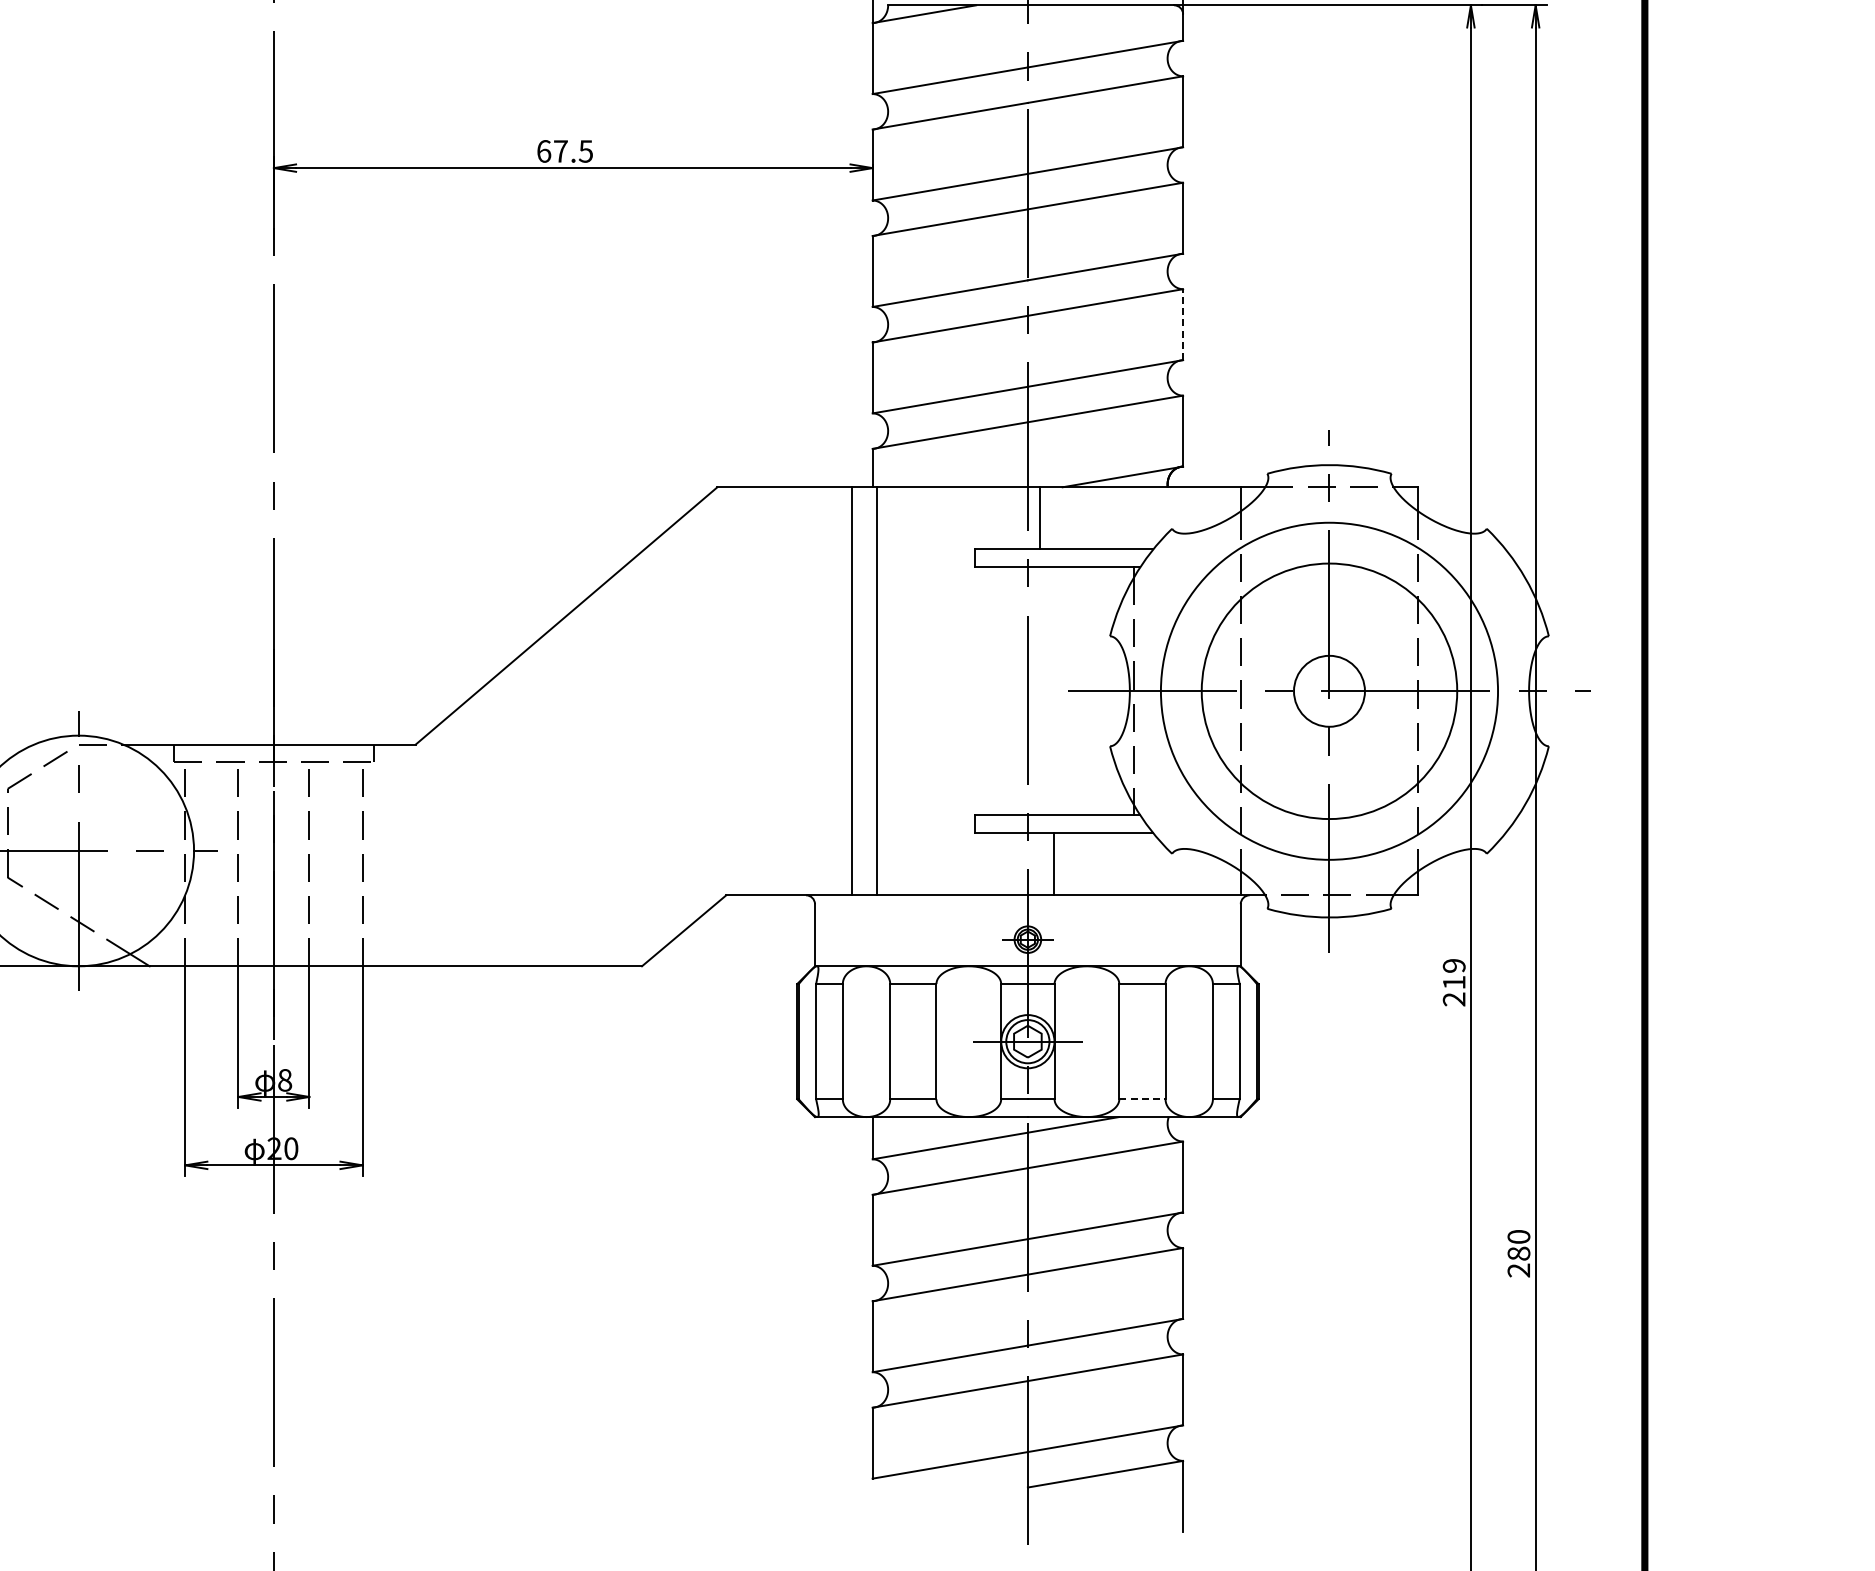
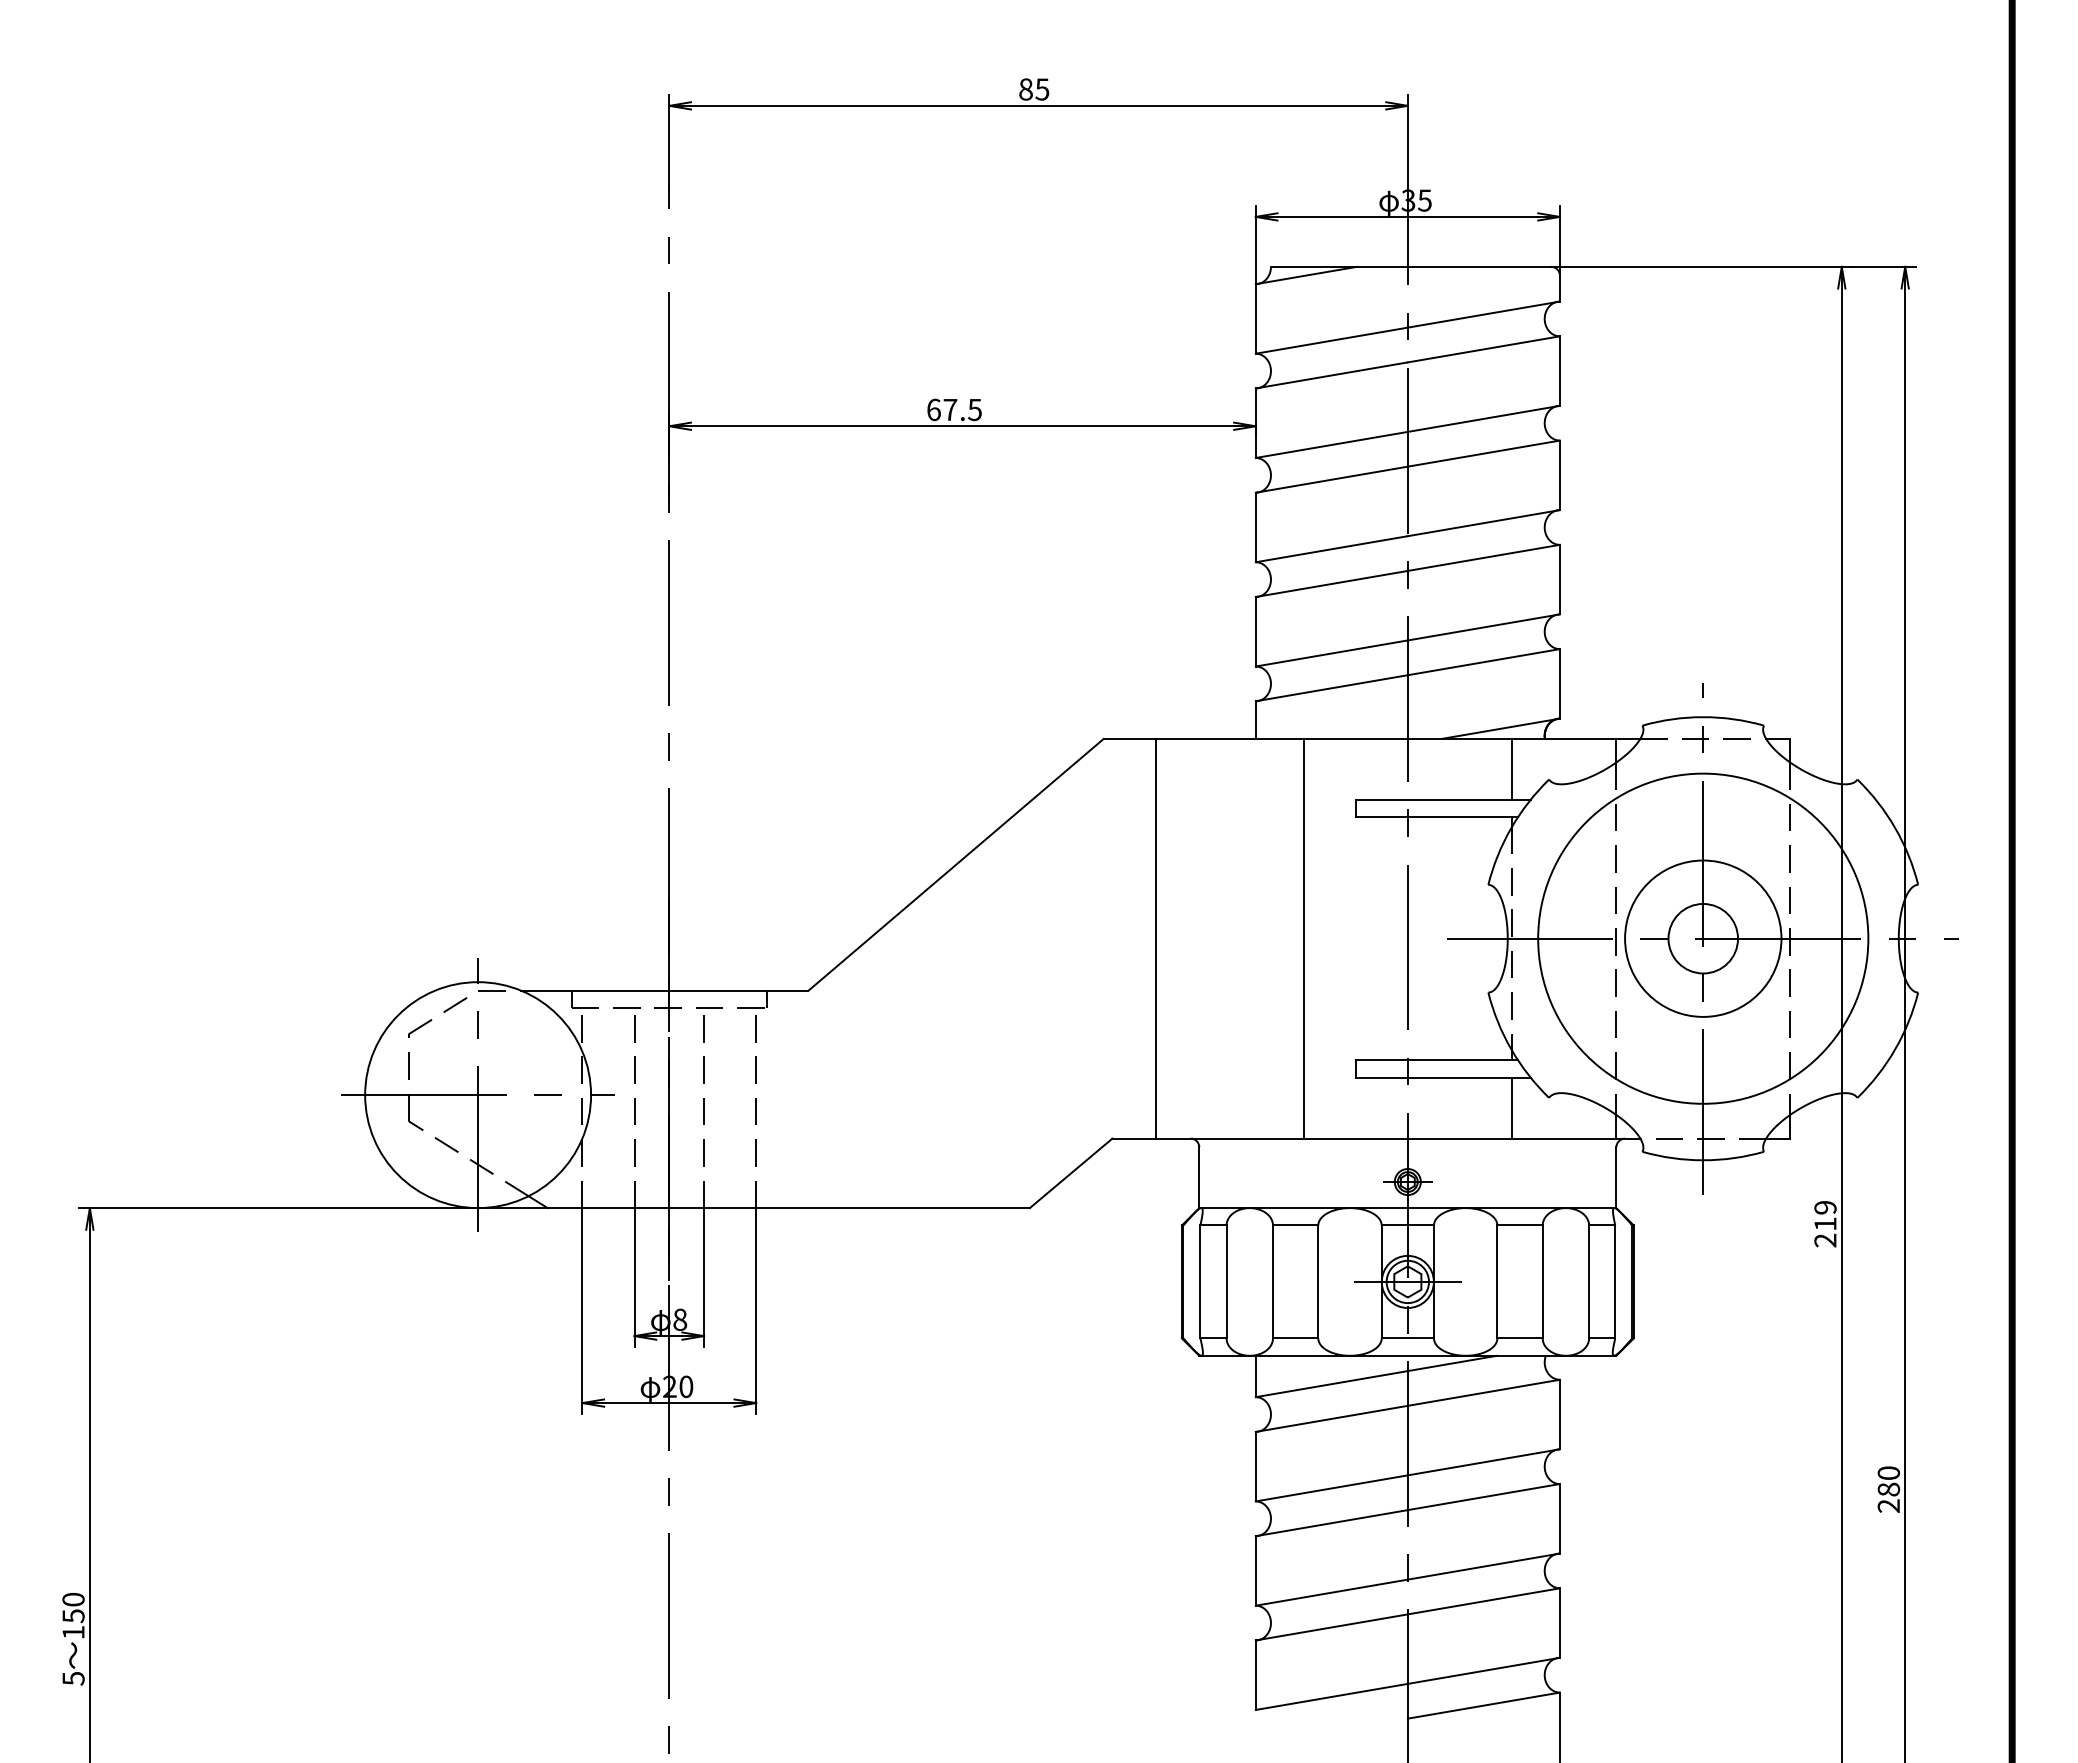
line: (1182, 324) -> (1559, 579), dashed -> solid
line: (1040, 517) -> (1512, 768), moved
line: (851, 691) -> (1303, 938), moved
line: (876, 691) -> (1155, 938), moved
circle: (1329, 691) -> (1703, 938), size x0.62
line: (1054, 863) -> (1512, 1107), moved
line: (1142, 1099) -> (1520, 1338), dashed -> solid

